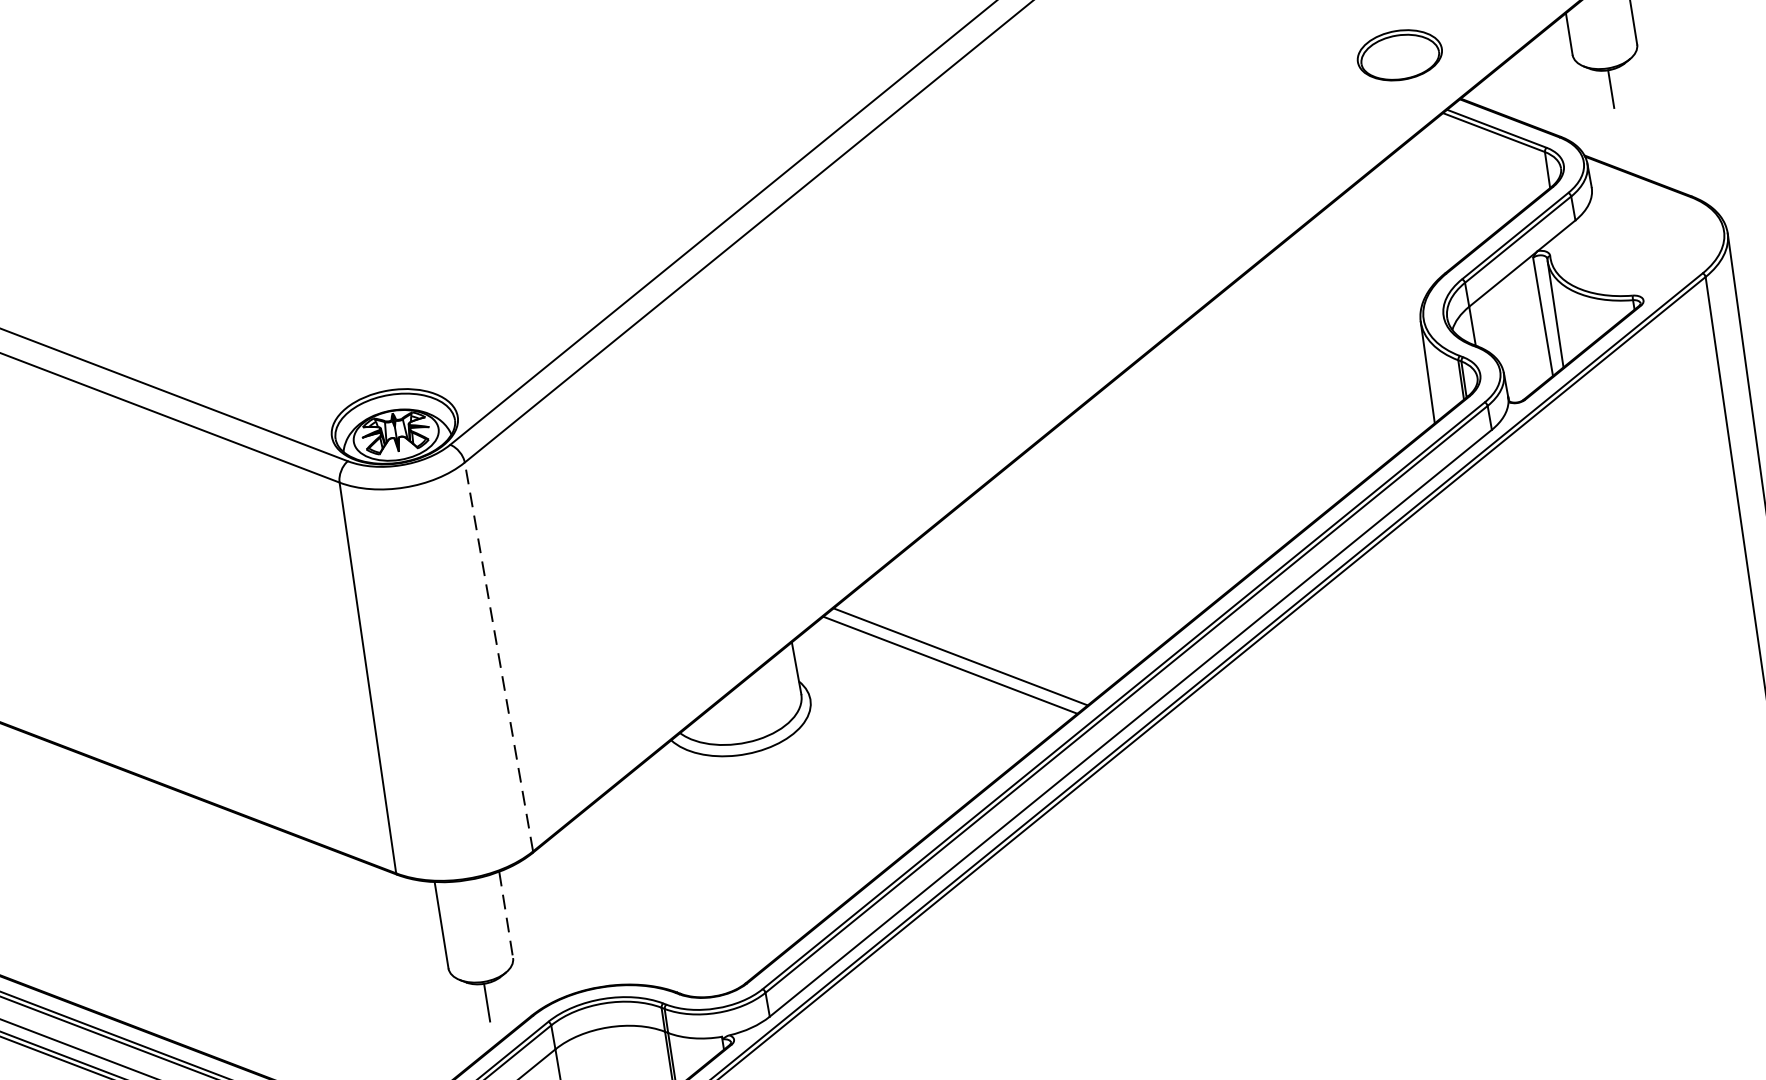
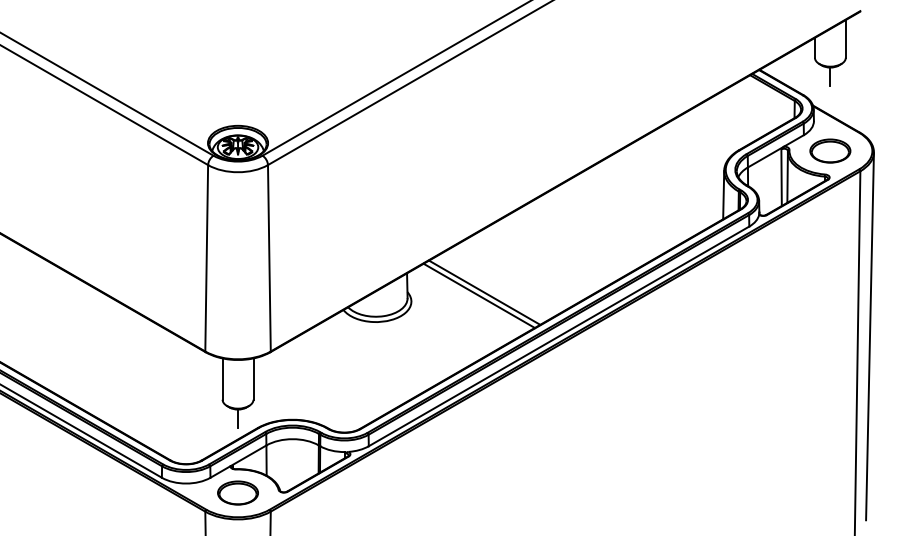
part: (1399, 54) -> (830, 150), moved
line: (498, 655) -> (269, 257), dashed -> solid
line: (506, 915) -> (253, 379), dashed -> solid

